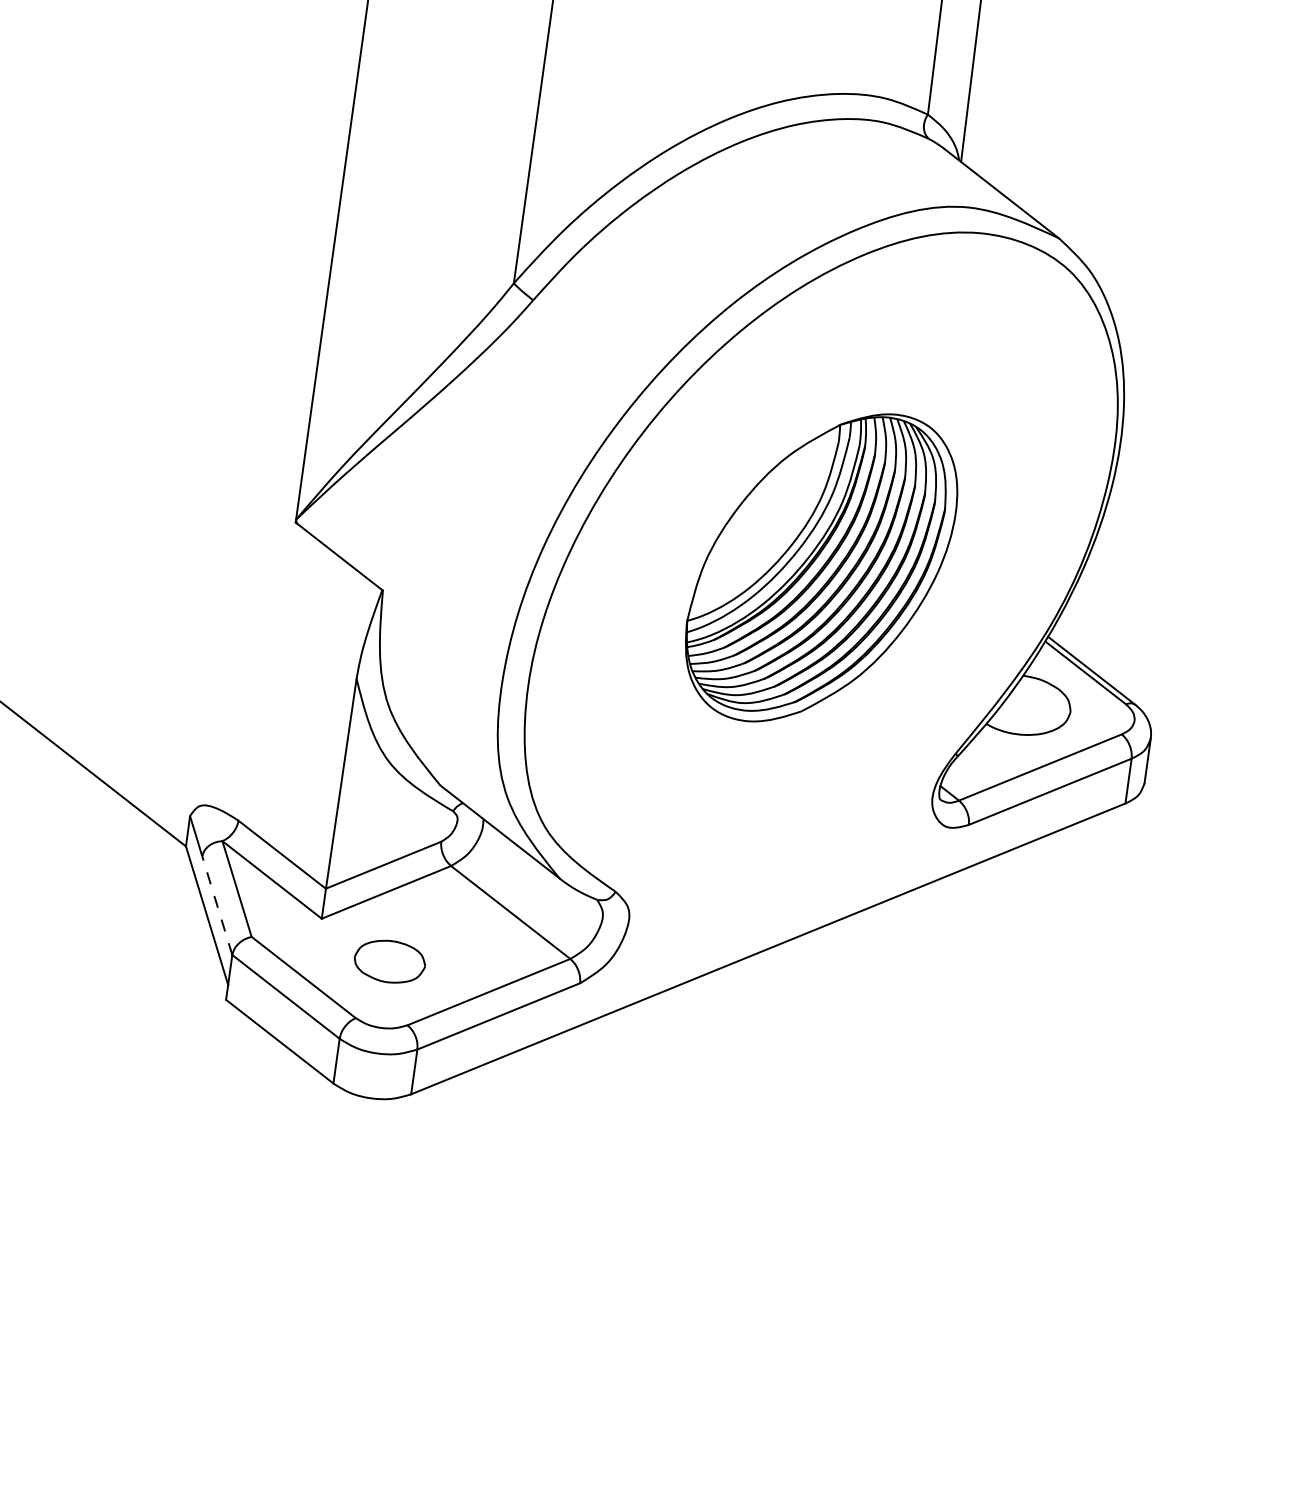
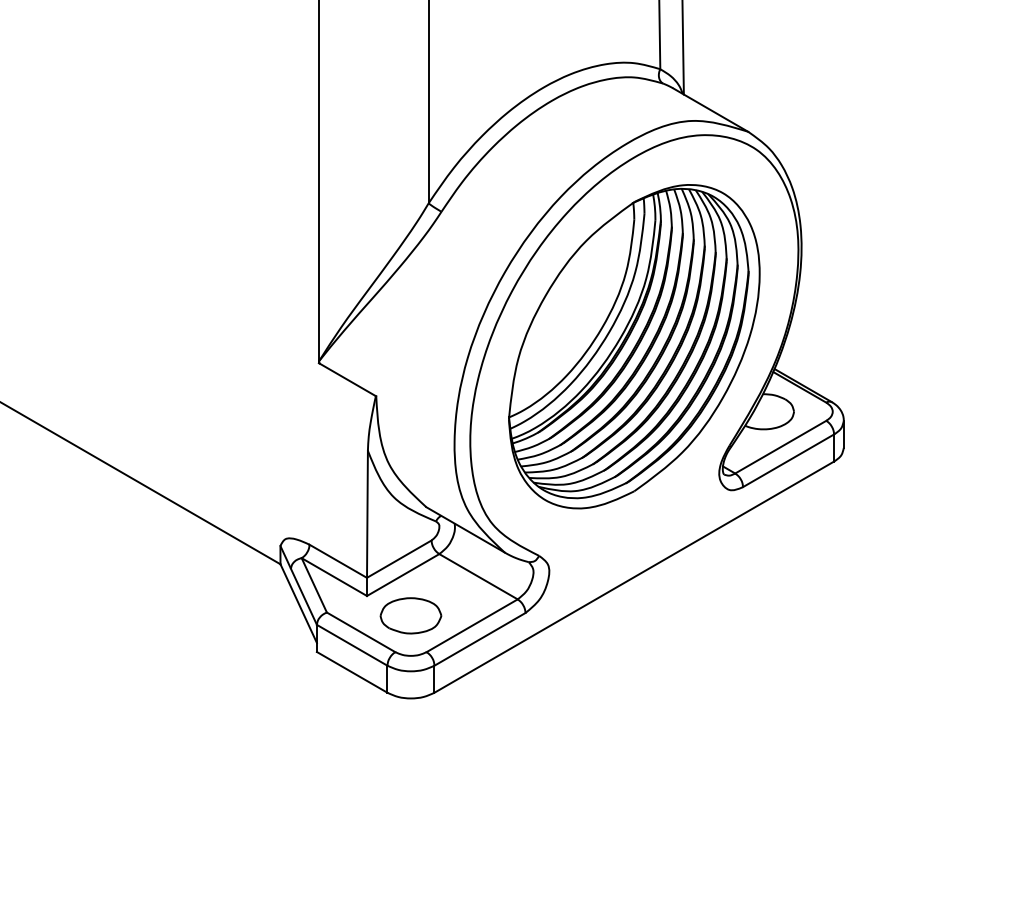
part: (821, 567) -> (634, 346), size x1.67
line: (216, 904) -> (303, 596), dashed -> solid
part: (389, 960) -> (410, 615), size x1.43

